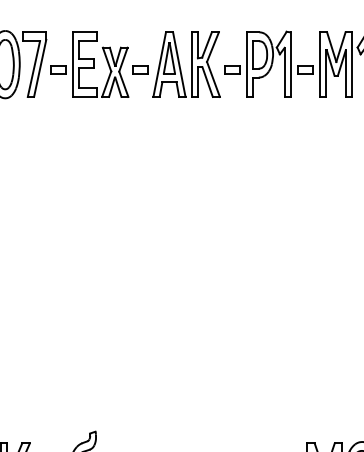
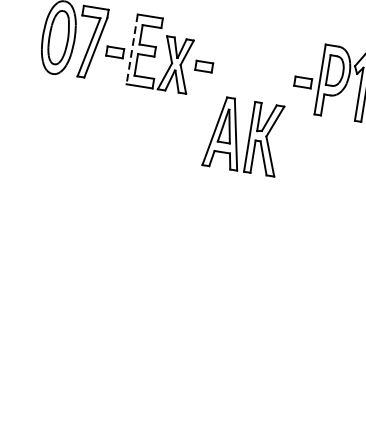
part: (186, 64) -> (243, 135), moved
line: (73, 65) -> (132, 50), solid -> dashed

